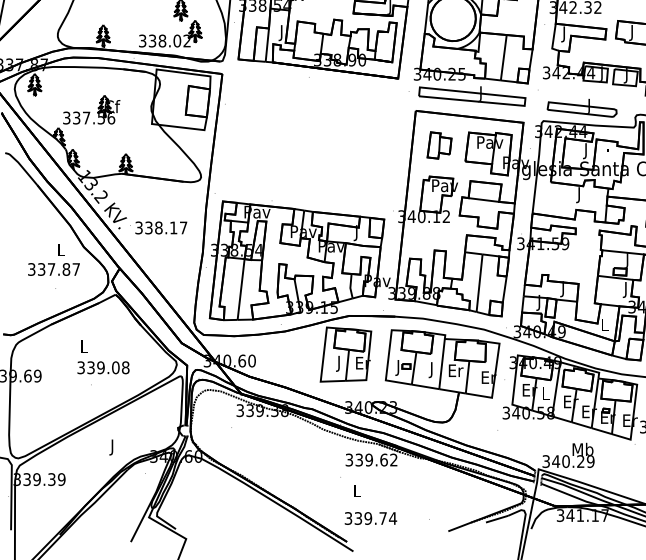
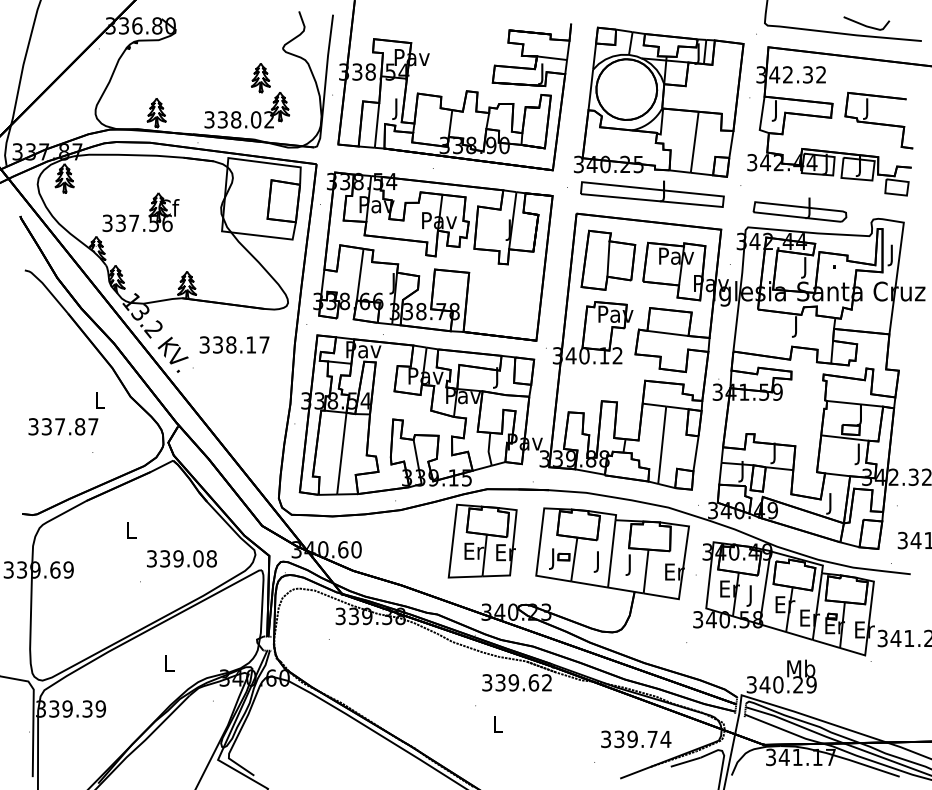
part: (309, 142) -> (433, 256), added
part: (439, 144) -> (608, 259), size x1.67
text: (161, 227) -> (234, 344), moved
text: (54, 269) -> (63, 426), moved
text: (604, 326) -> (830, 503), L -> J
text: (339, 363) -> (474, 553), J -> Er
text: (103, 367) -> (181, 558), moved
text: (455, 371) -> (630, 564), Er -> J
text: (545, 395) -> (750, 595), L -> J
text: (112, 447) -> (169, 665), J -> L
text: (371, 518) -> (636, 739), moved

